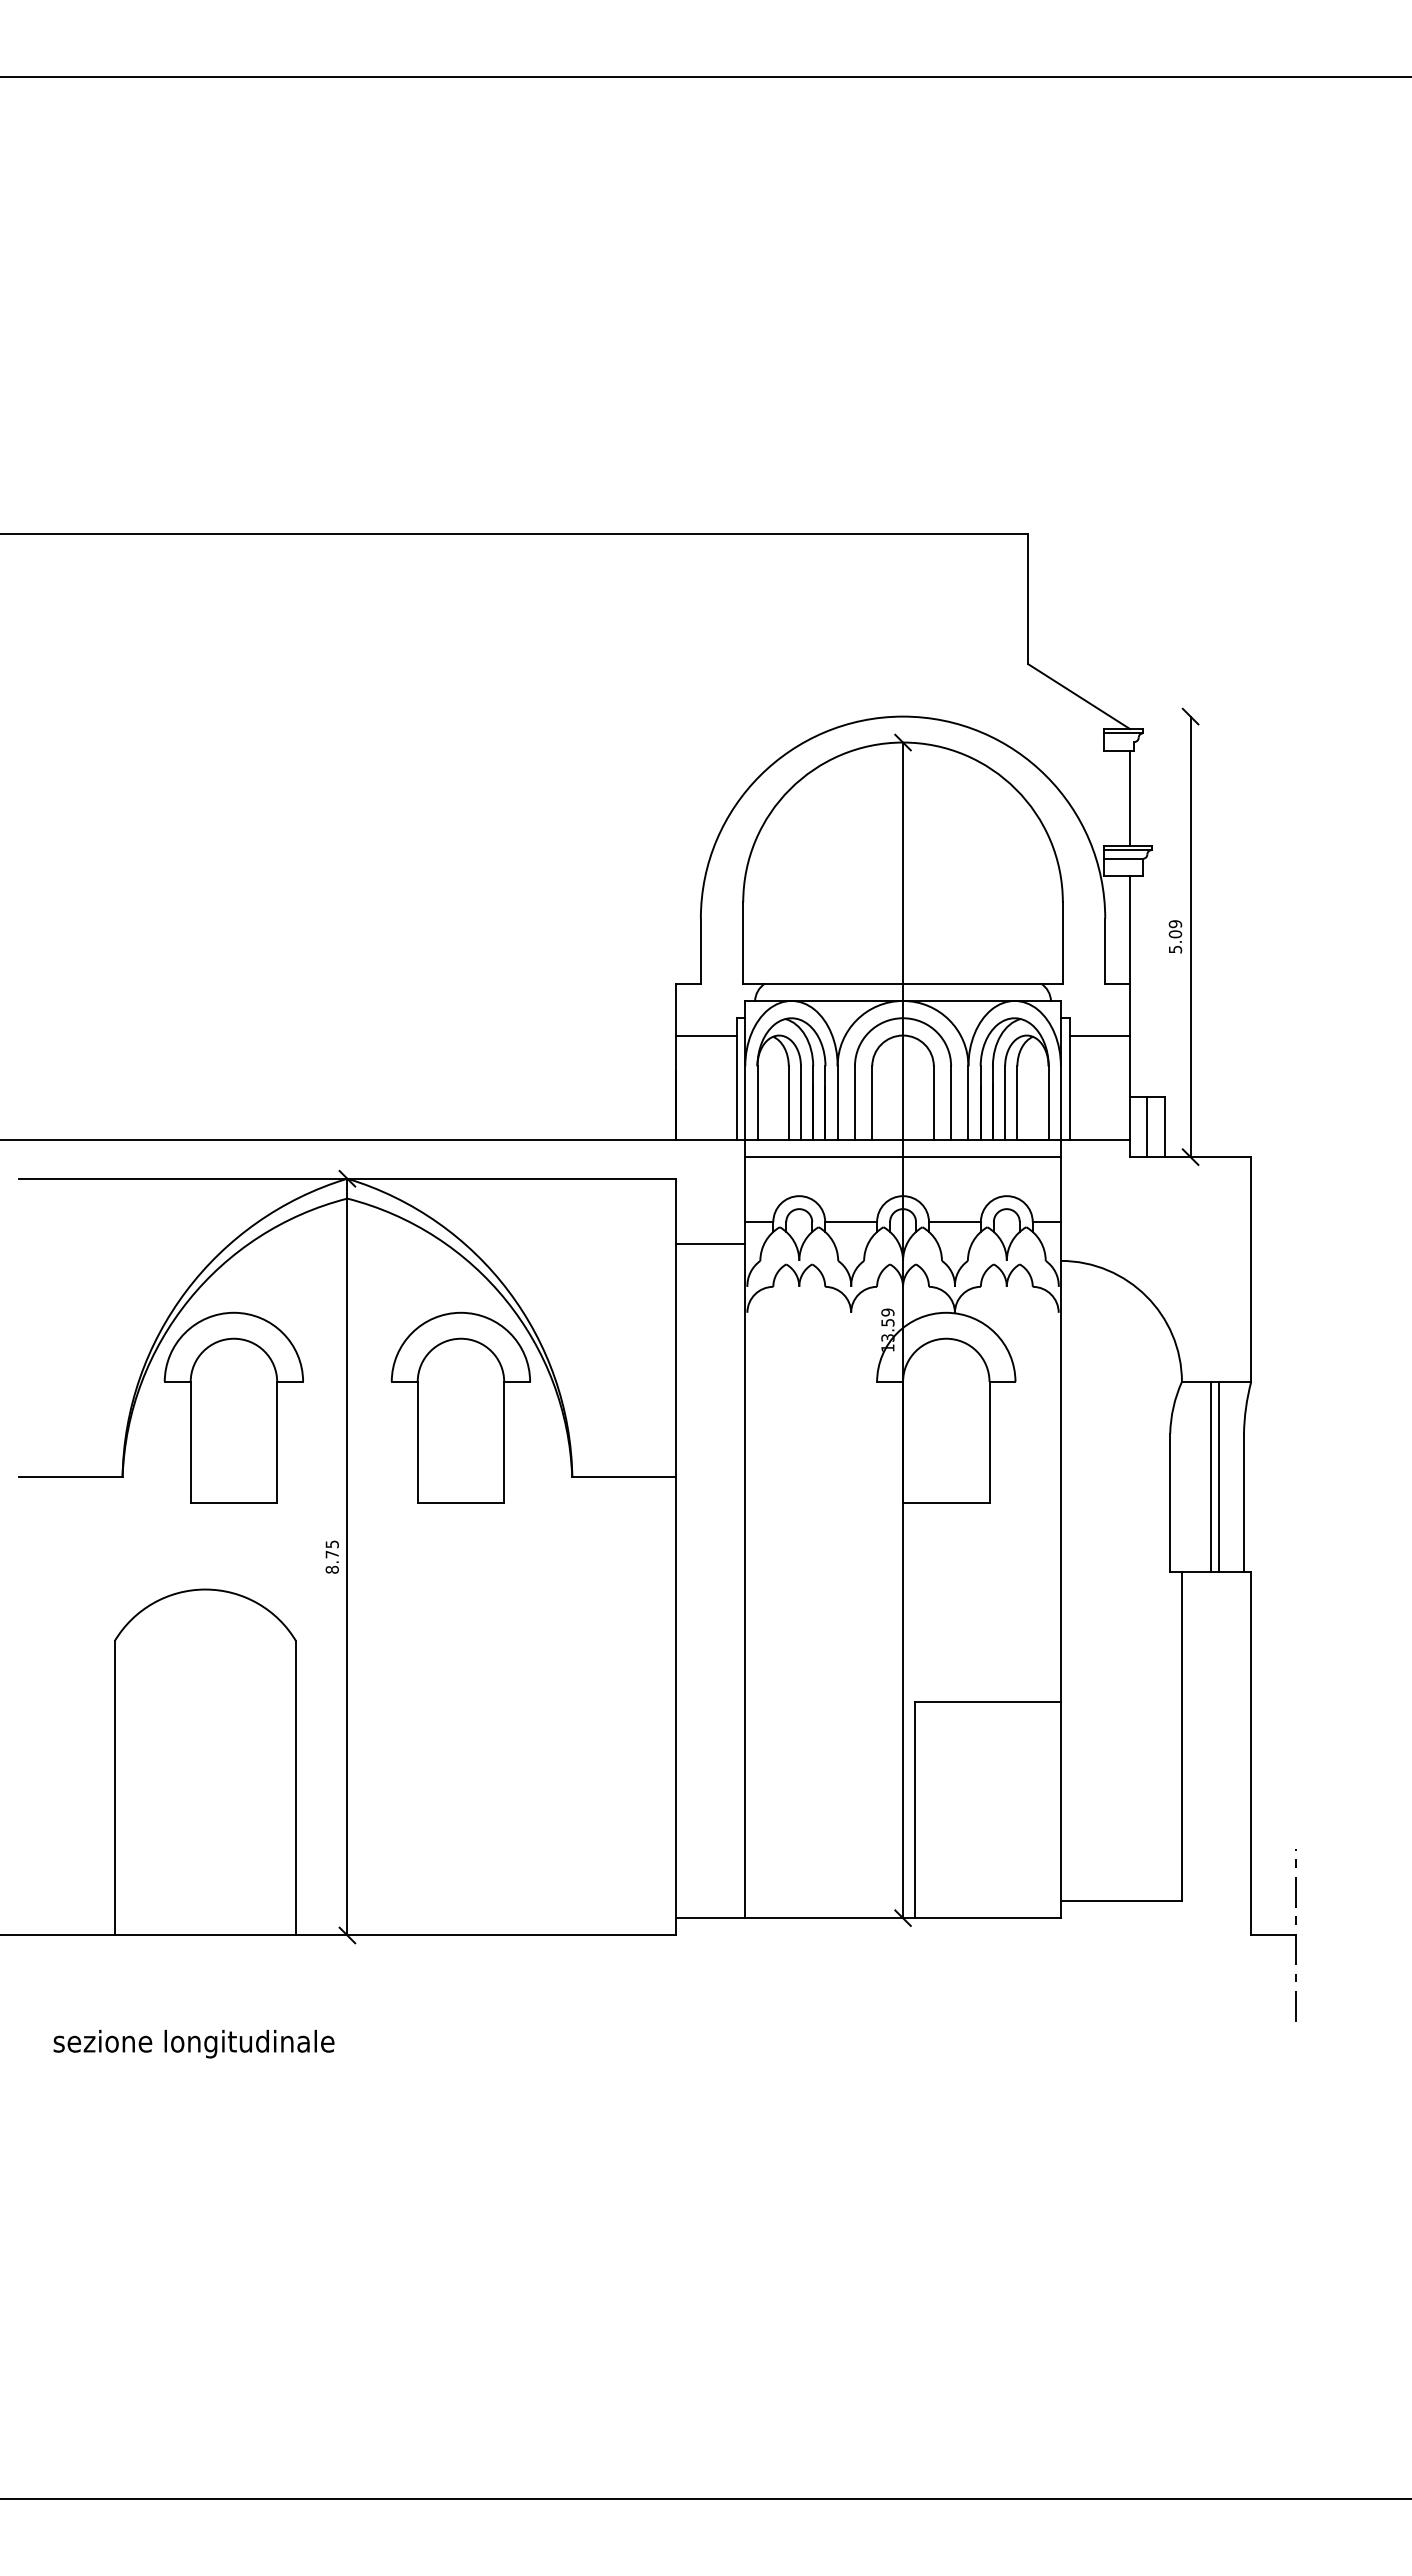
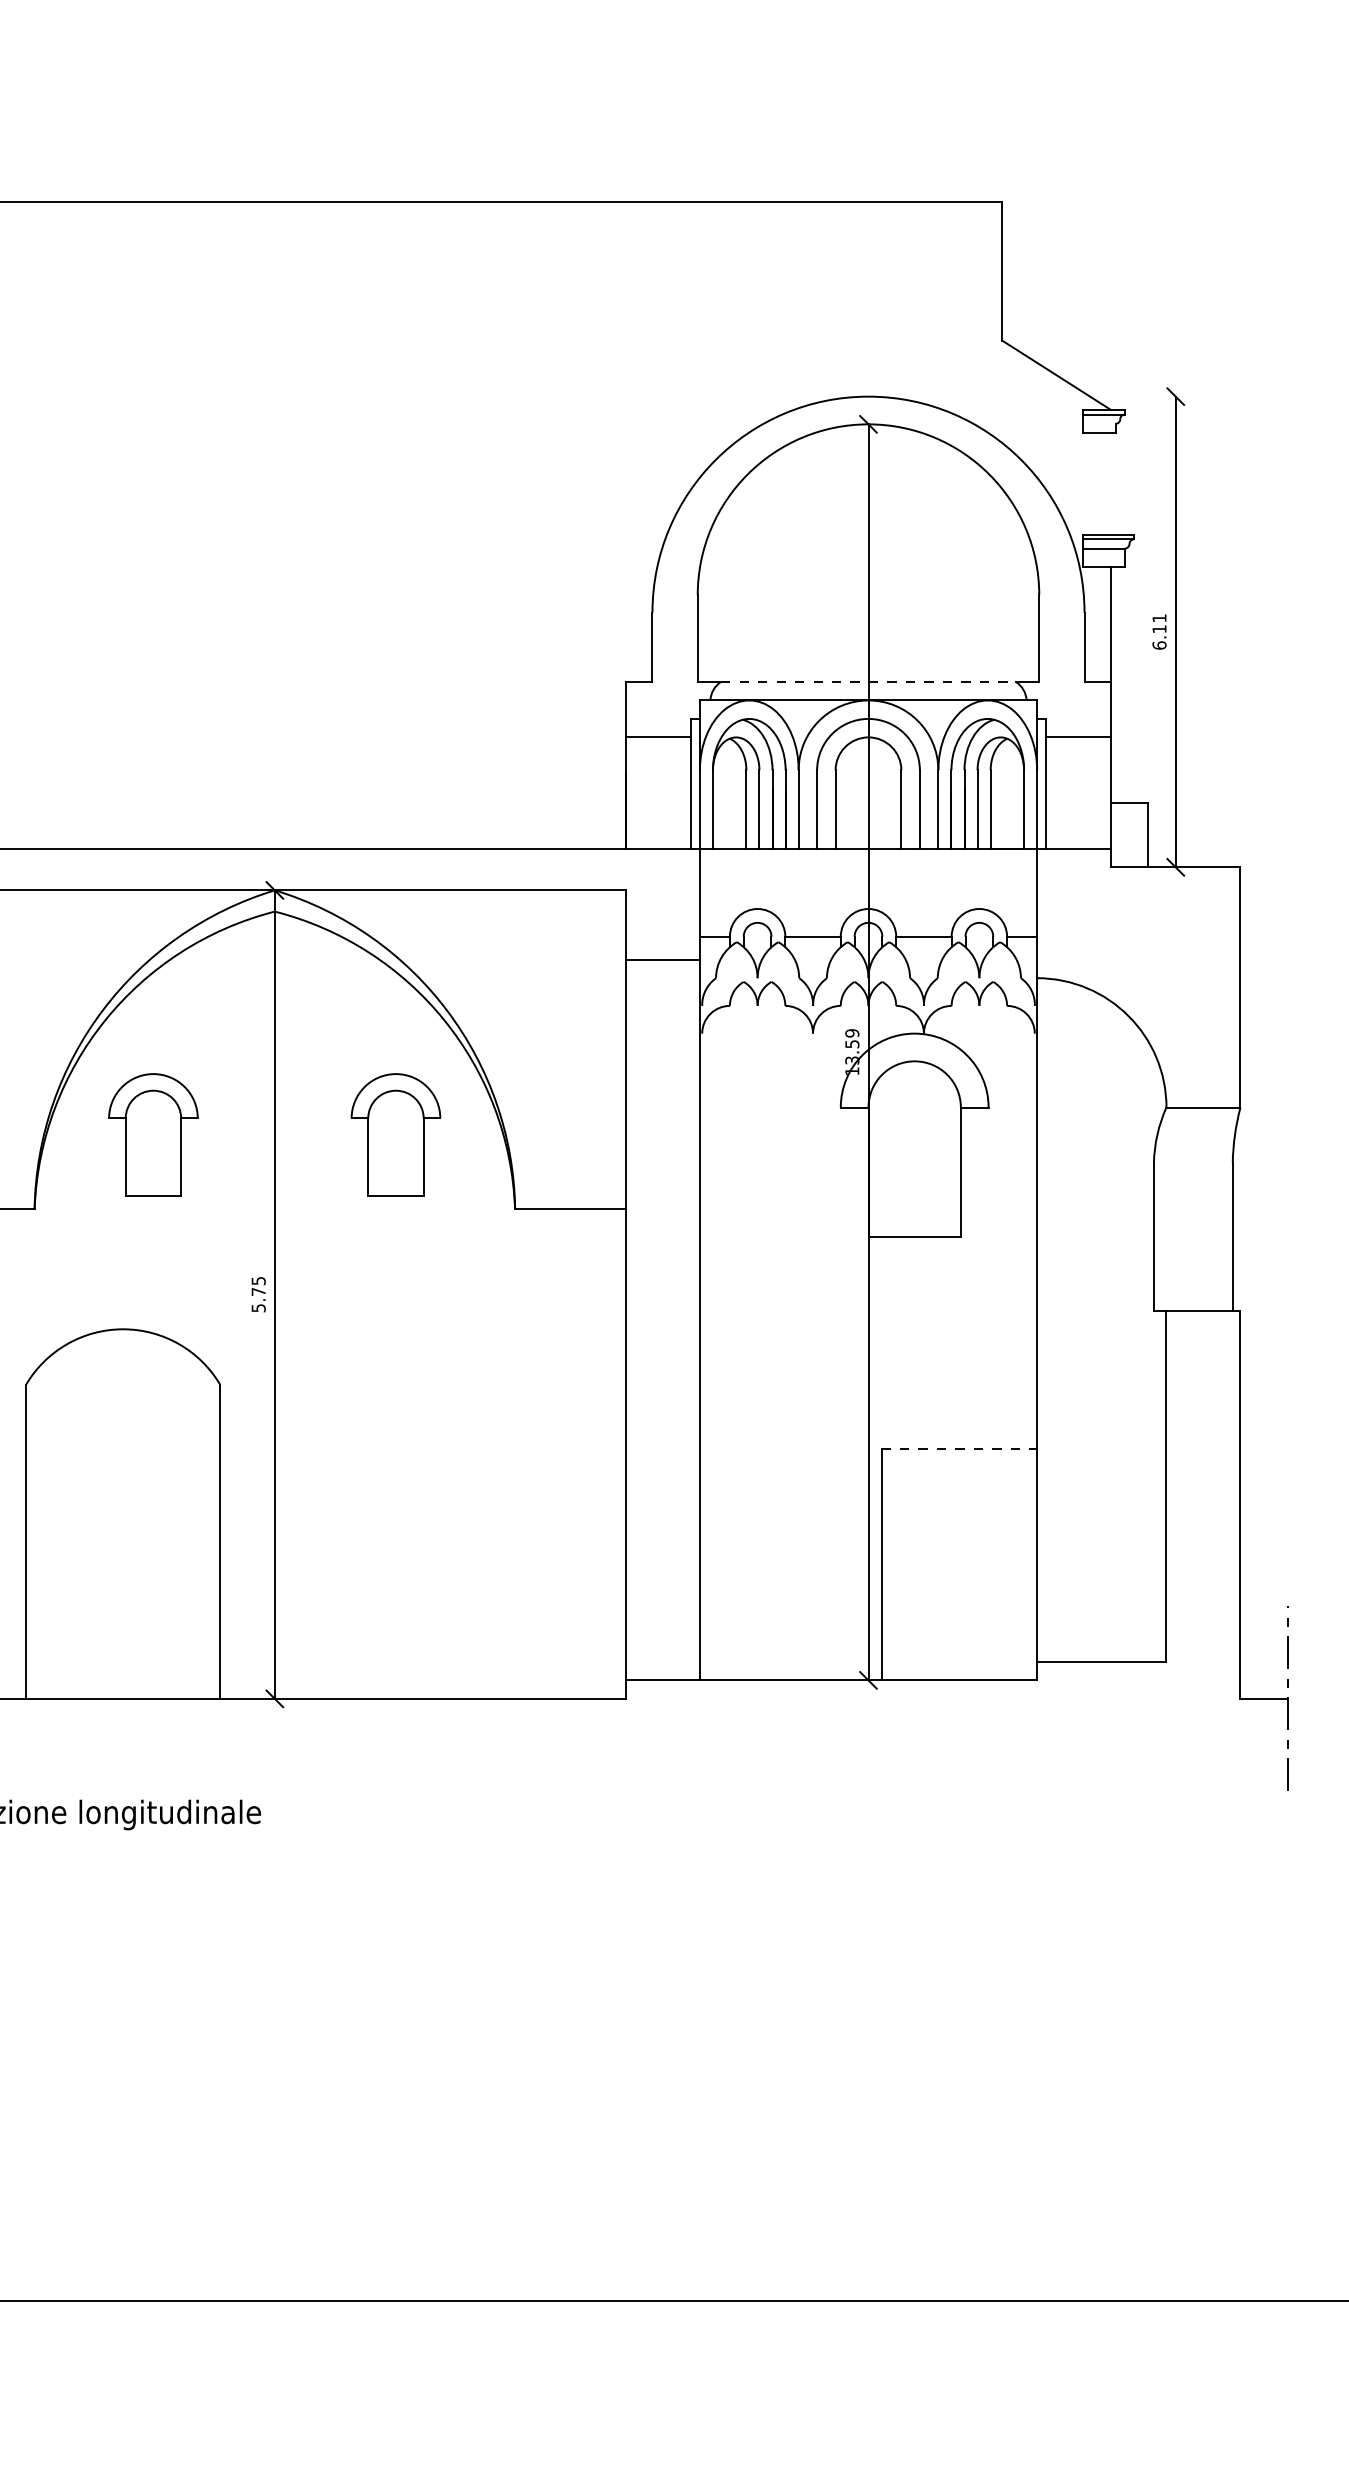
line: (1130, 797) -> (1111, 483), removed
text: (1175, 936) -> (1159, 631), 5.09 -> 6.11
line: (903, 983) -> (868, 681), solid -> dashed
line: (1147, 1126) -> (1129, 834), removed
line: (902, 1157) -> (867, 867), removed
part: (233, 1407) -> (153, 1134), size x0.6
part: (460, 1407) -> (395, 1134), size x0.6
line: (1210, 1476) -> (1196, 1208), removed
line: (1219, 1476) -> (1206, 1208), removed
text: (331, 1569) -> (257, 1307), 8.75 -> 5.75
line: (988, 1701) -> (959, 1448), solid -> dashed

